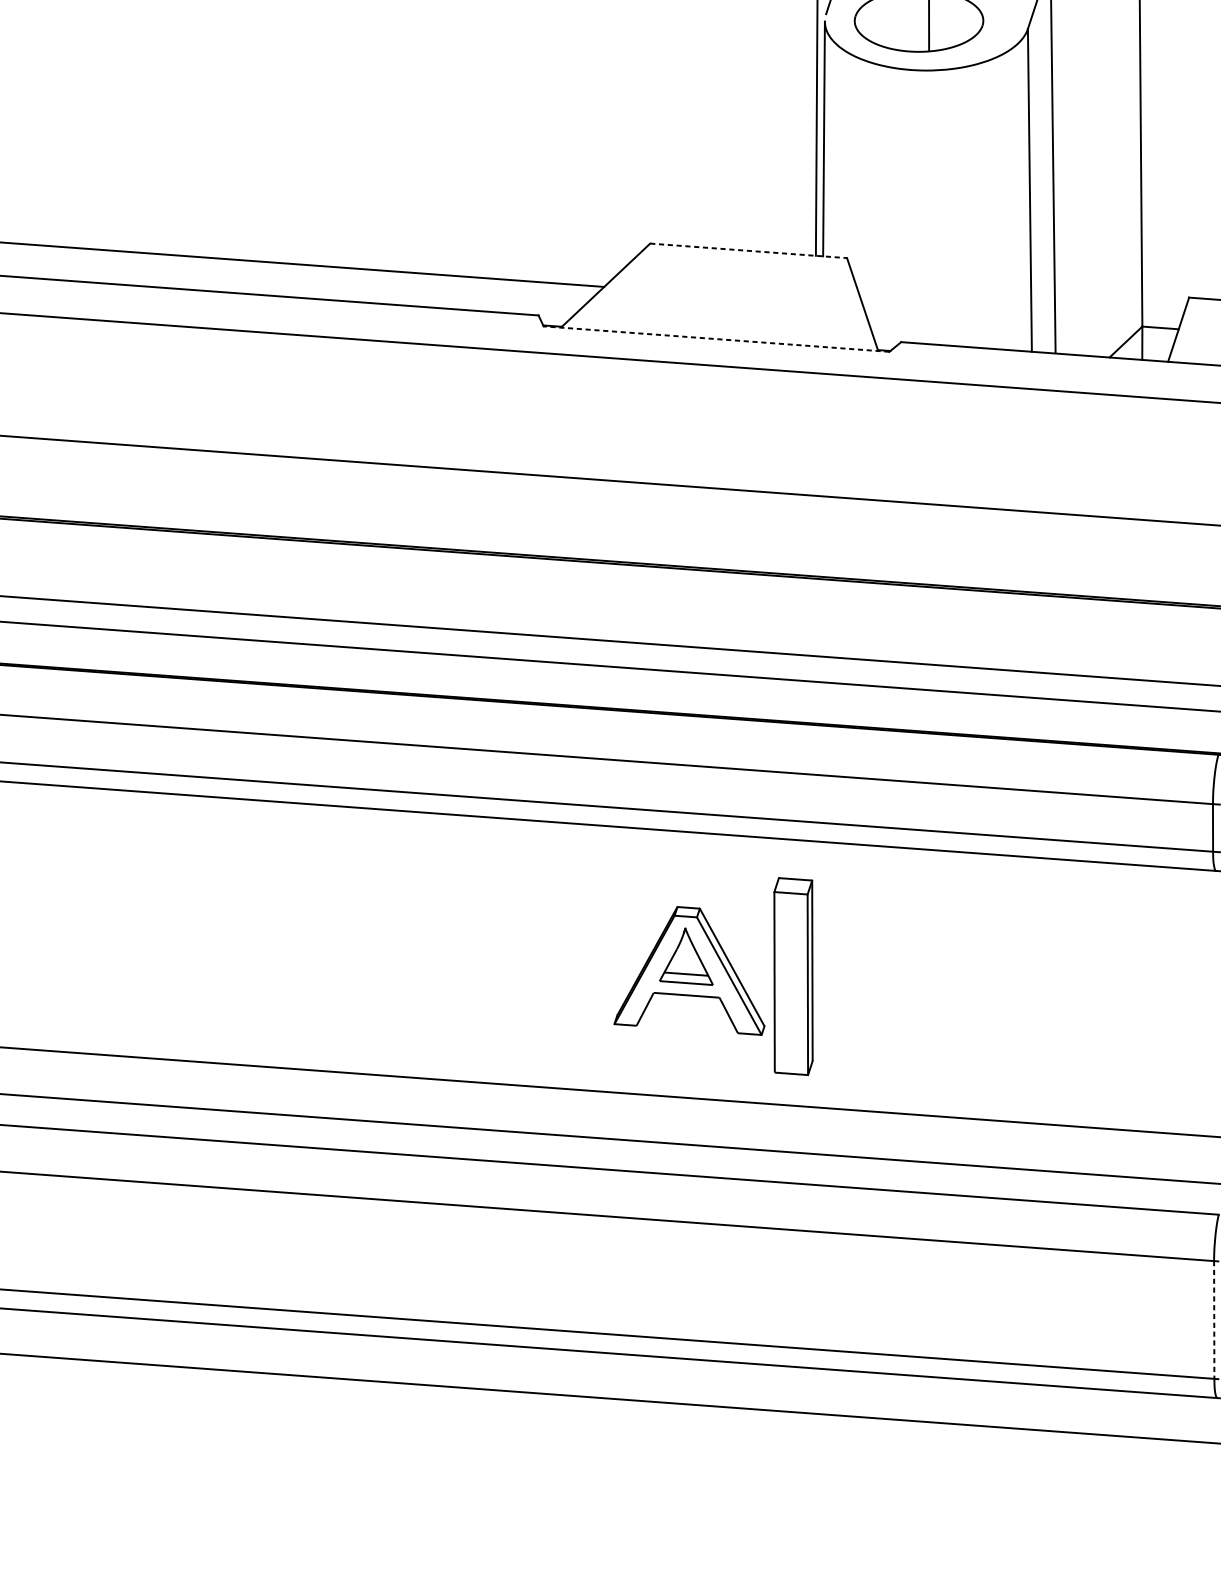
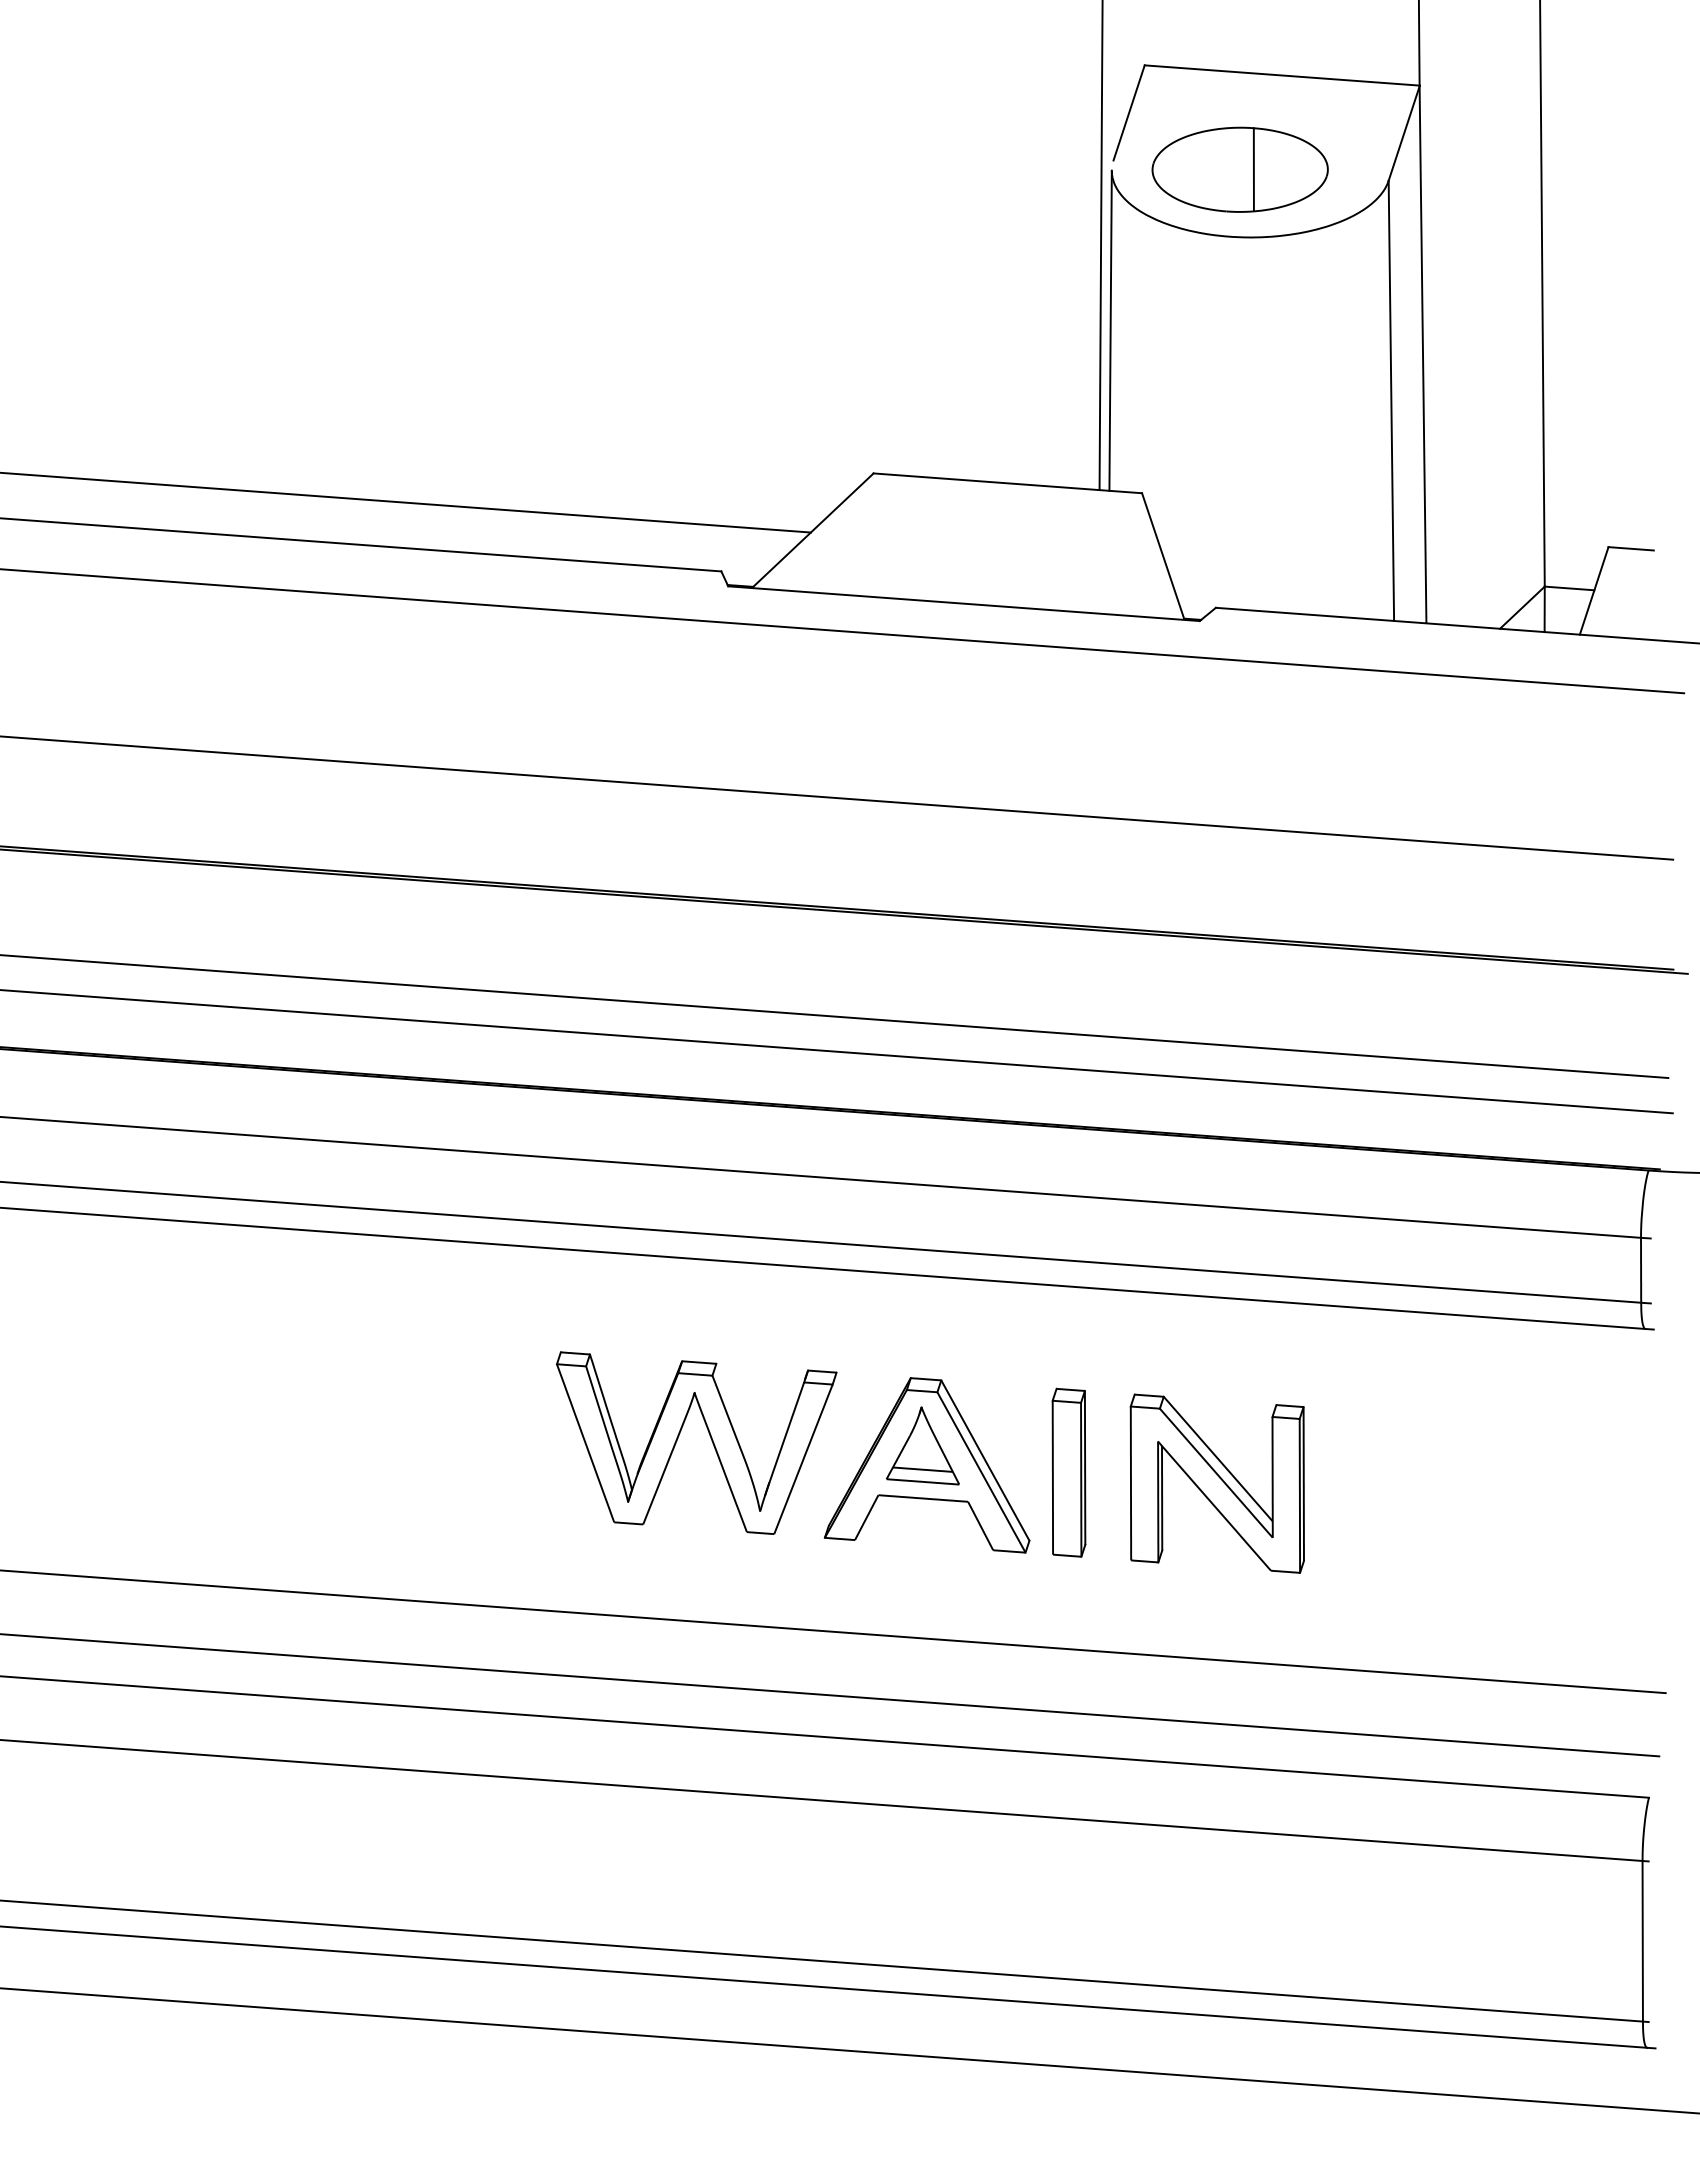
line: (748, 250) -> (1007, 483), dashed -> solid
line: (716, 338) -> (963, 603), dashed -> solid
part: (529, 949) -> (709, 1436), added
part: (793, 976) -> (1068, 1472), size x0.62
part: (901, 984) -> (1216, 1483), added
line: (1214, 1320) -> (1642, 1941), dashed -> solid

